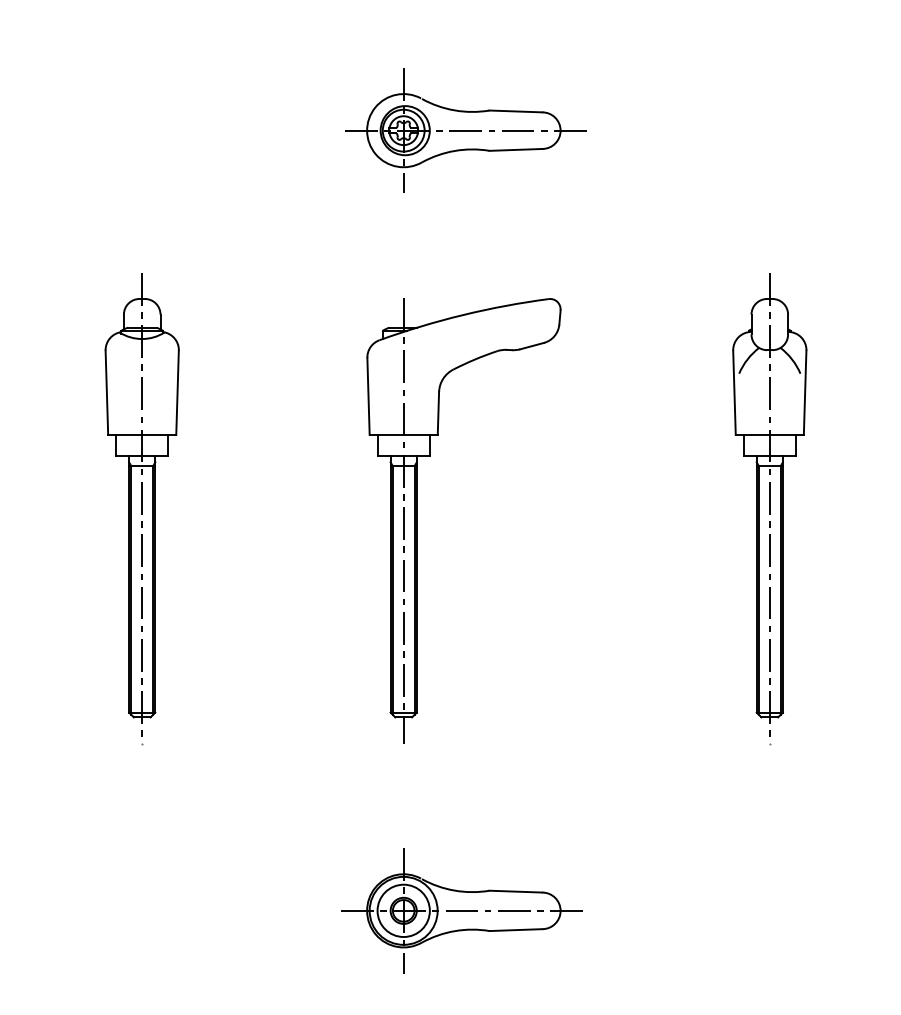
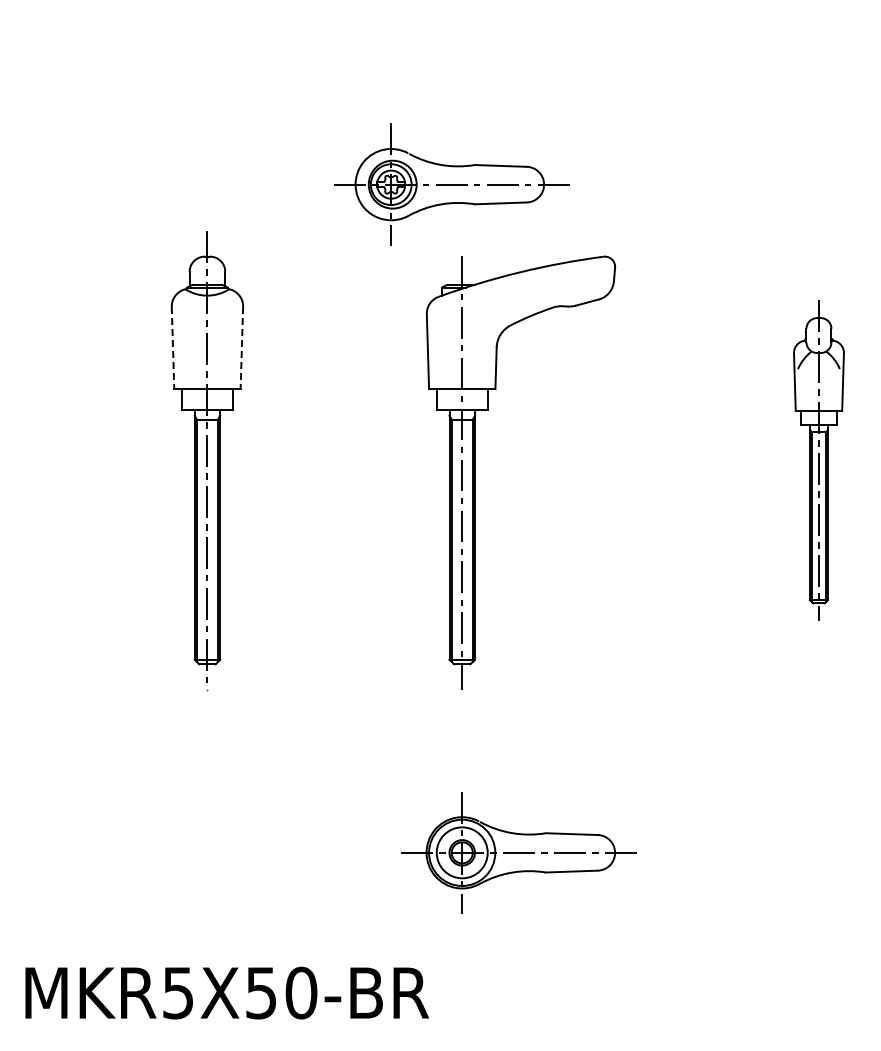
part: (465, 130) -> (451, 184), moved
line: (107, 393) -> (173, 348), solid -> dashed
line: (177, 393) -> (241, 348), solid -> dashed
part: (769, 509) -> (818, 461), size x0.7

